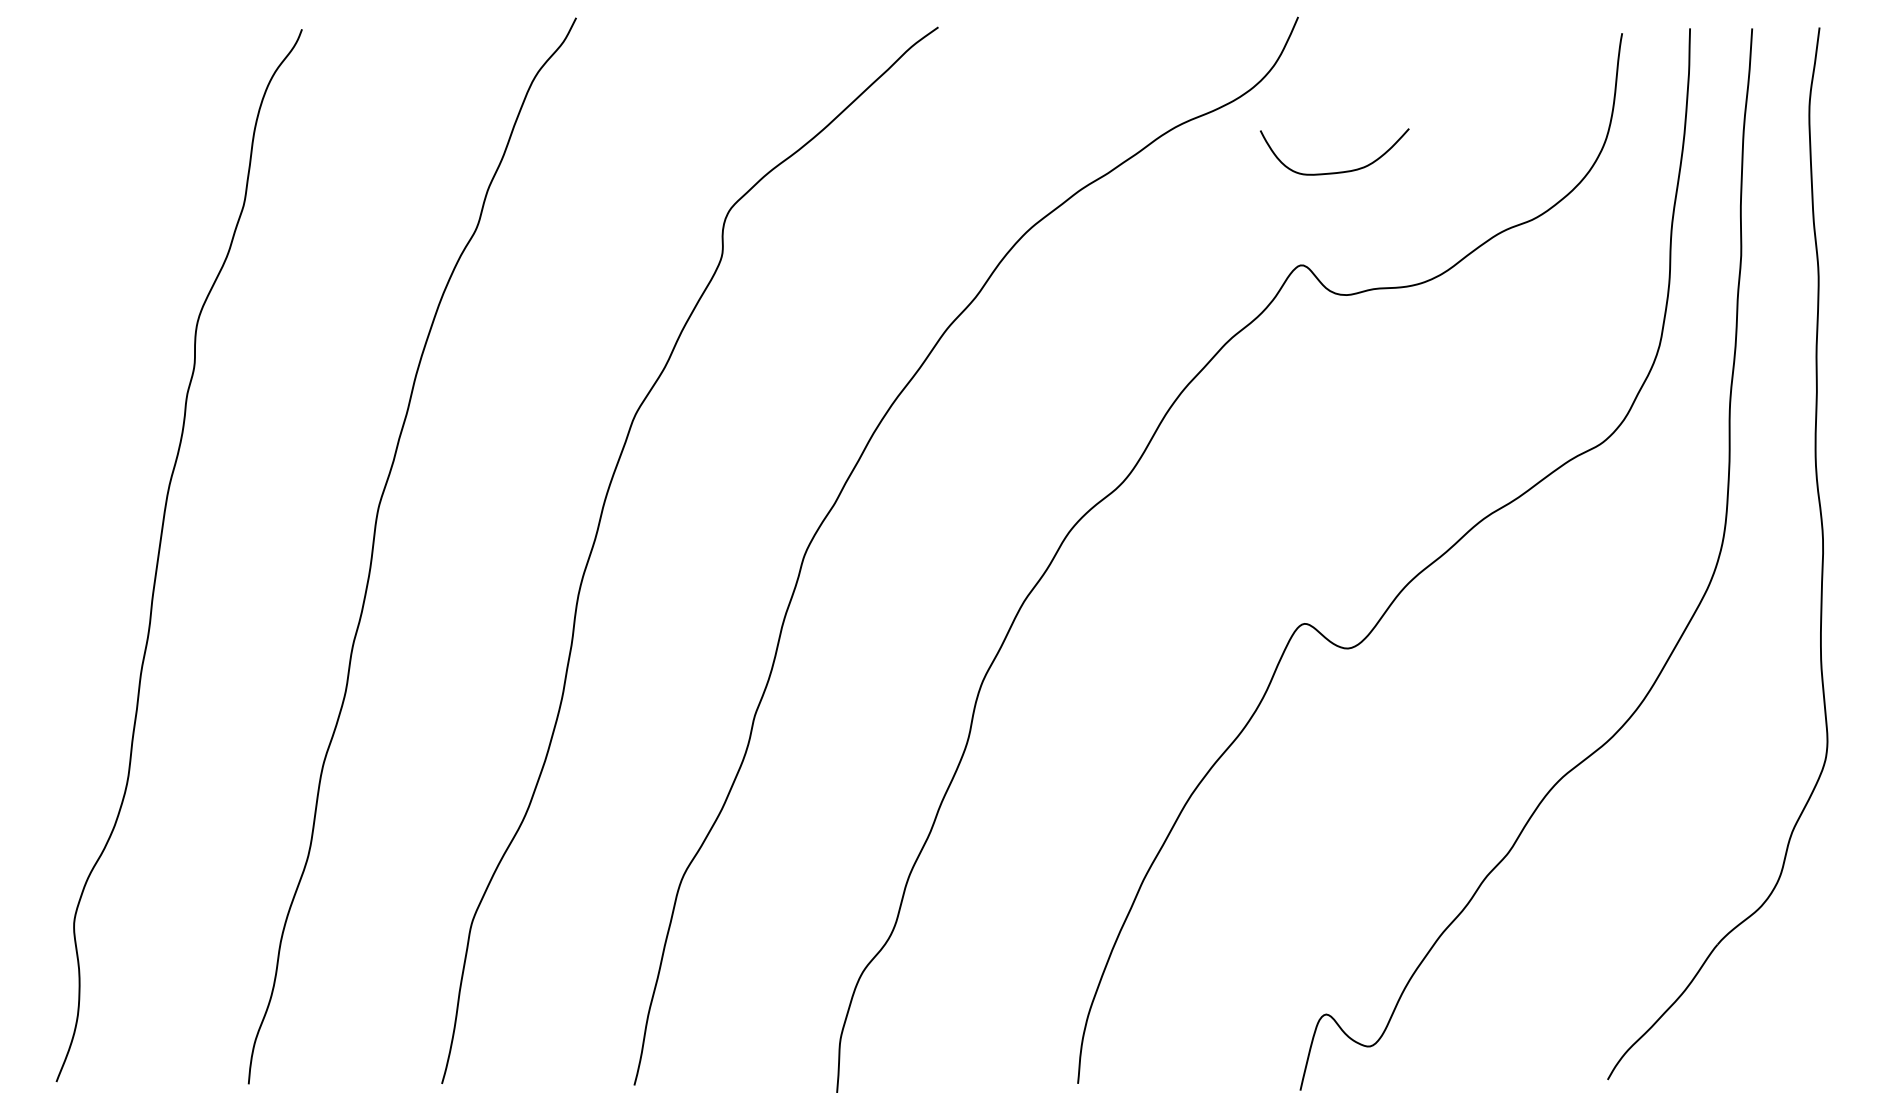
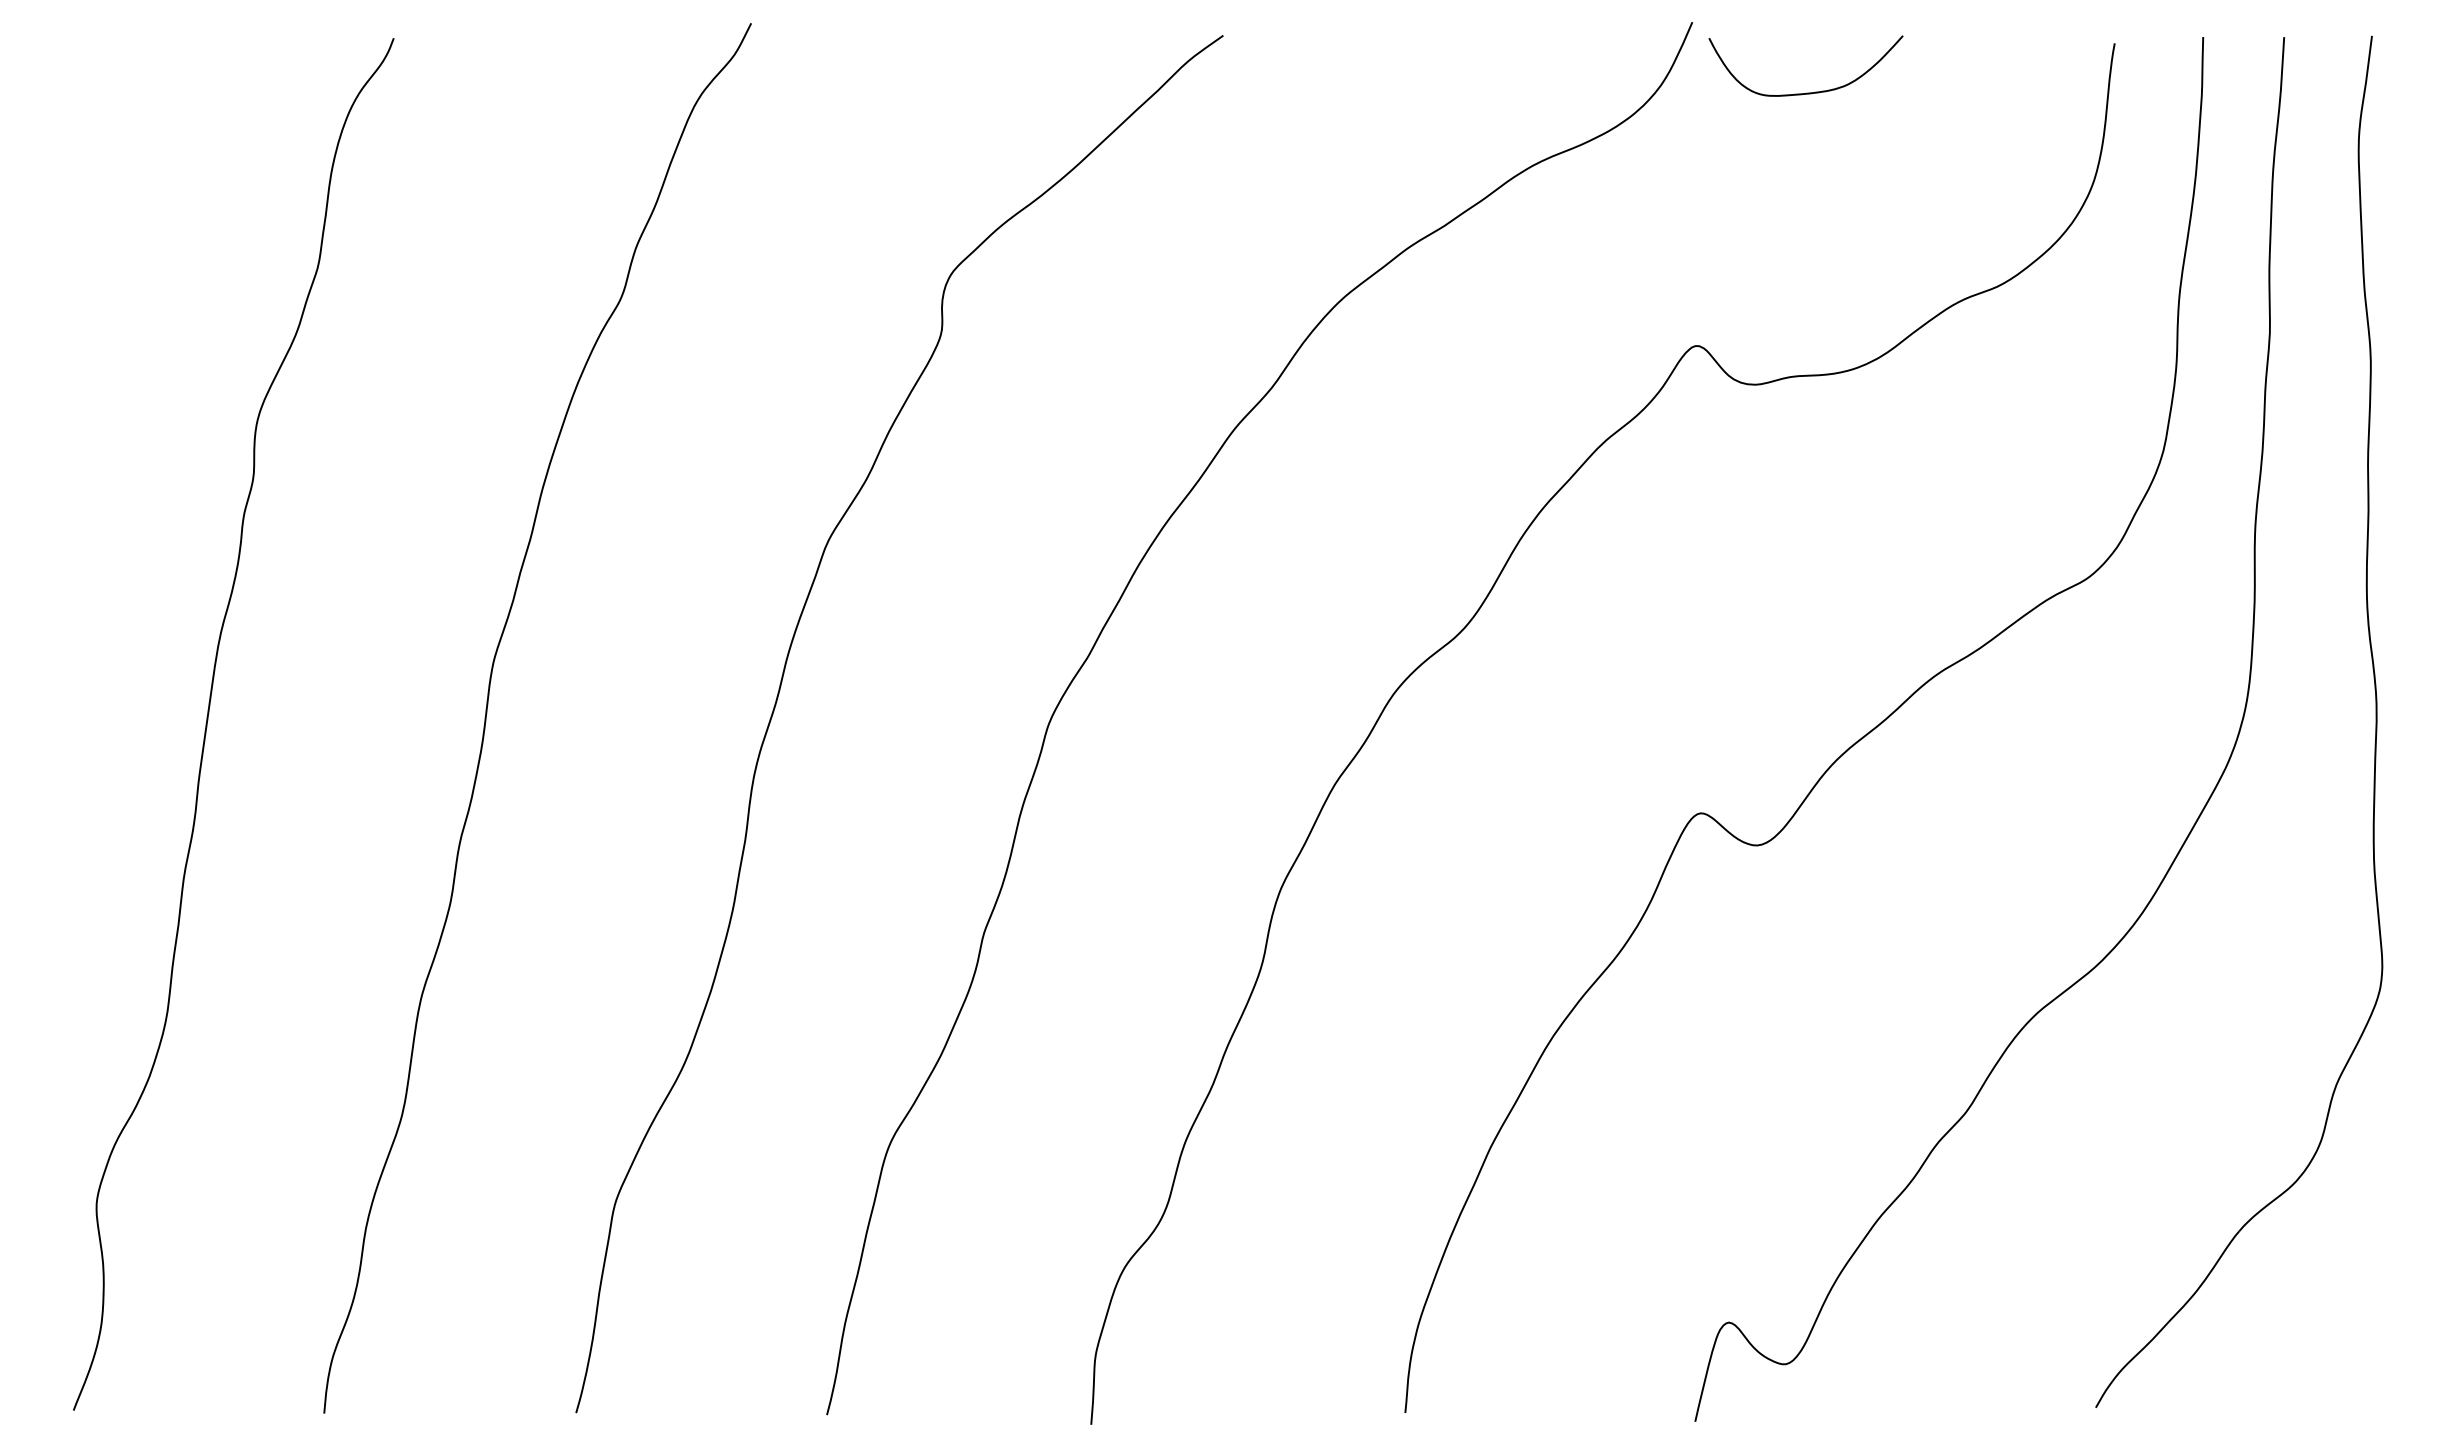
curve: (1335, 172) -> (1806, 92), moved

